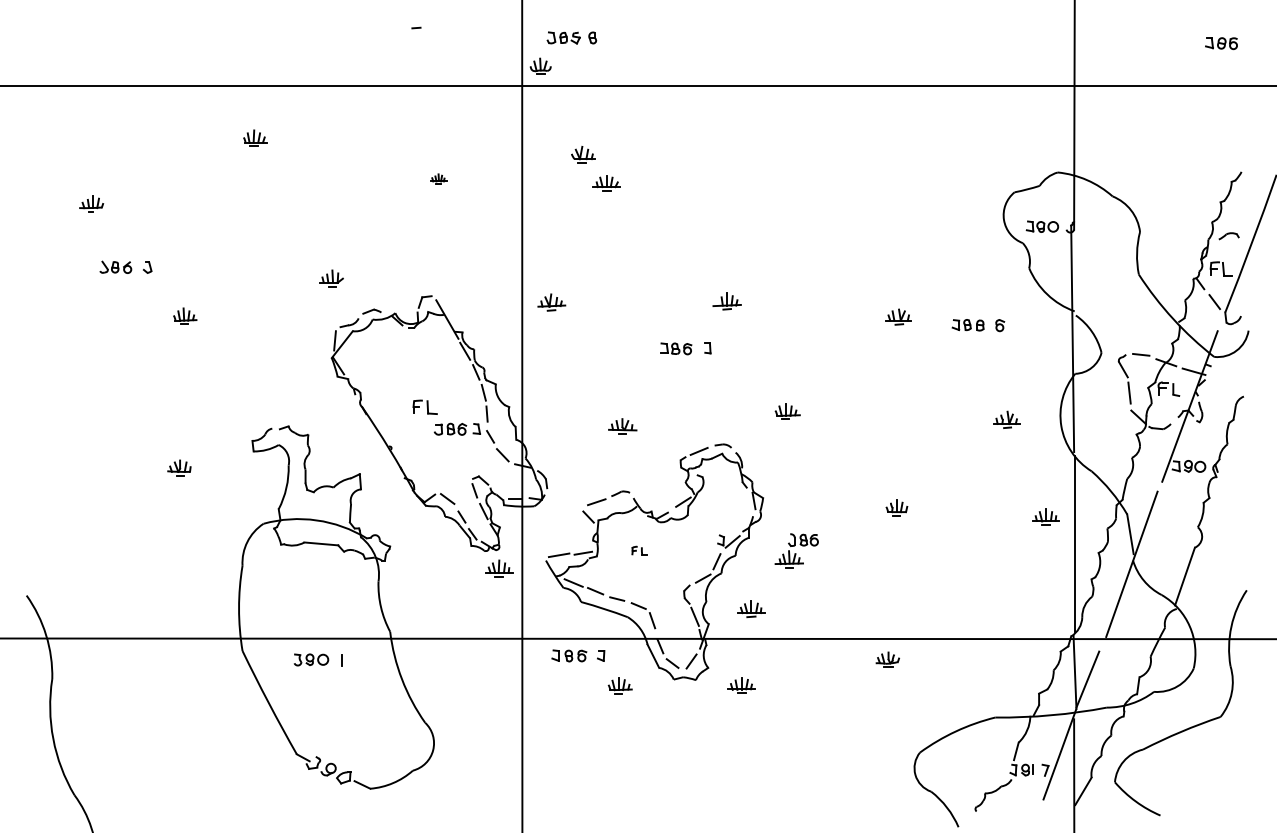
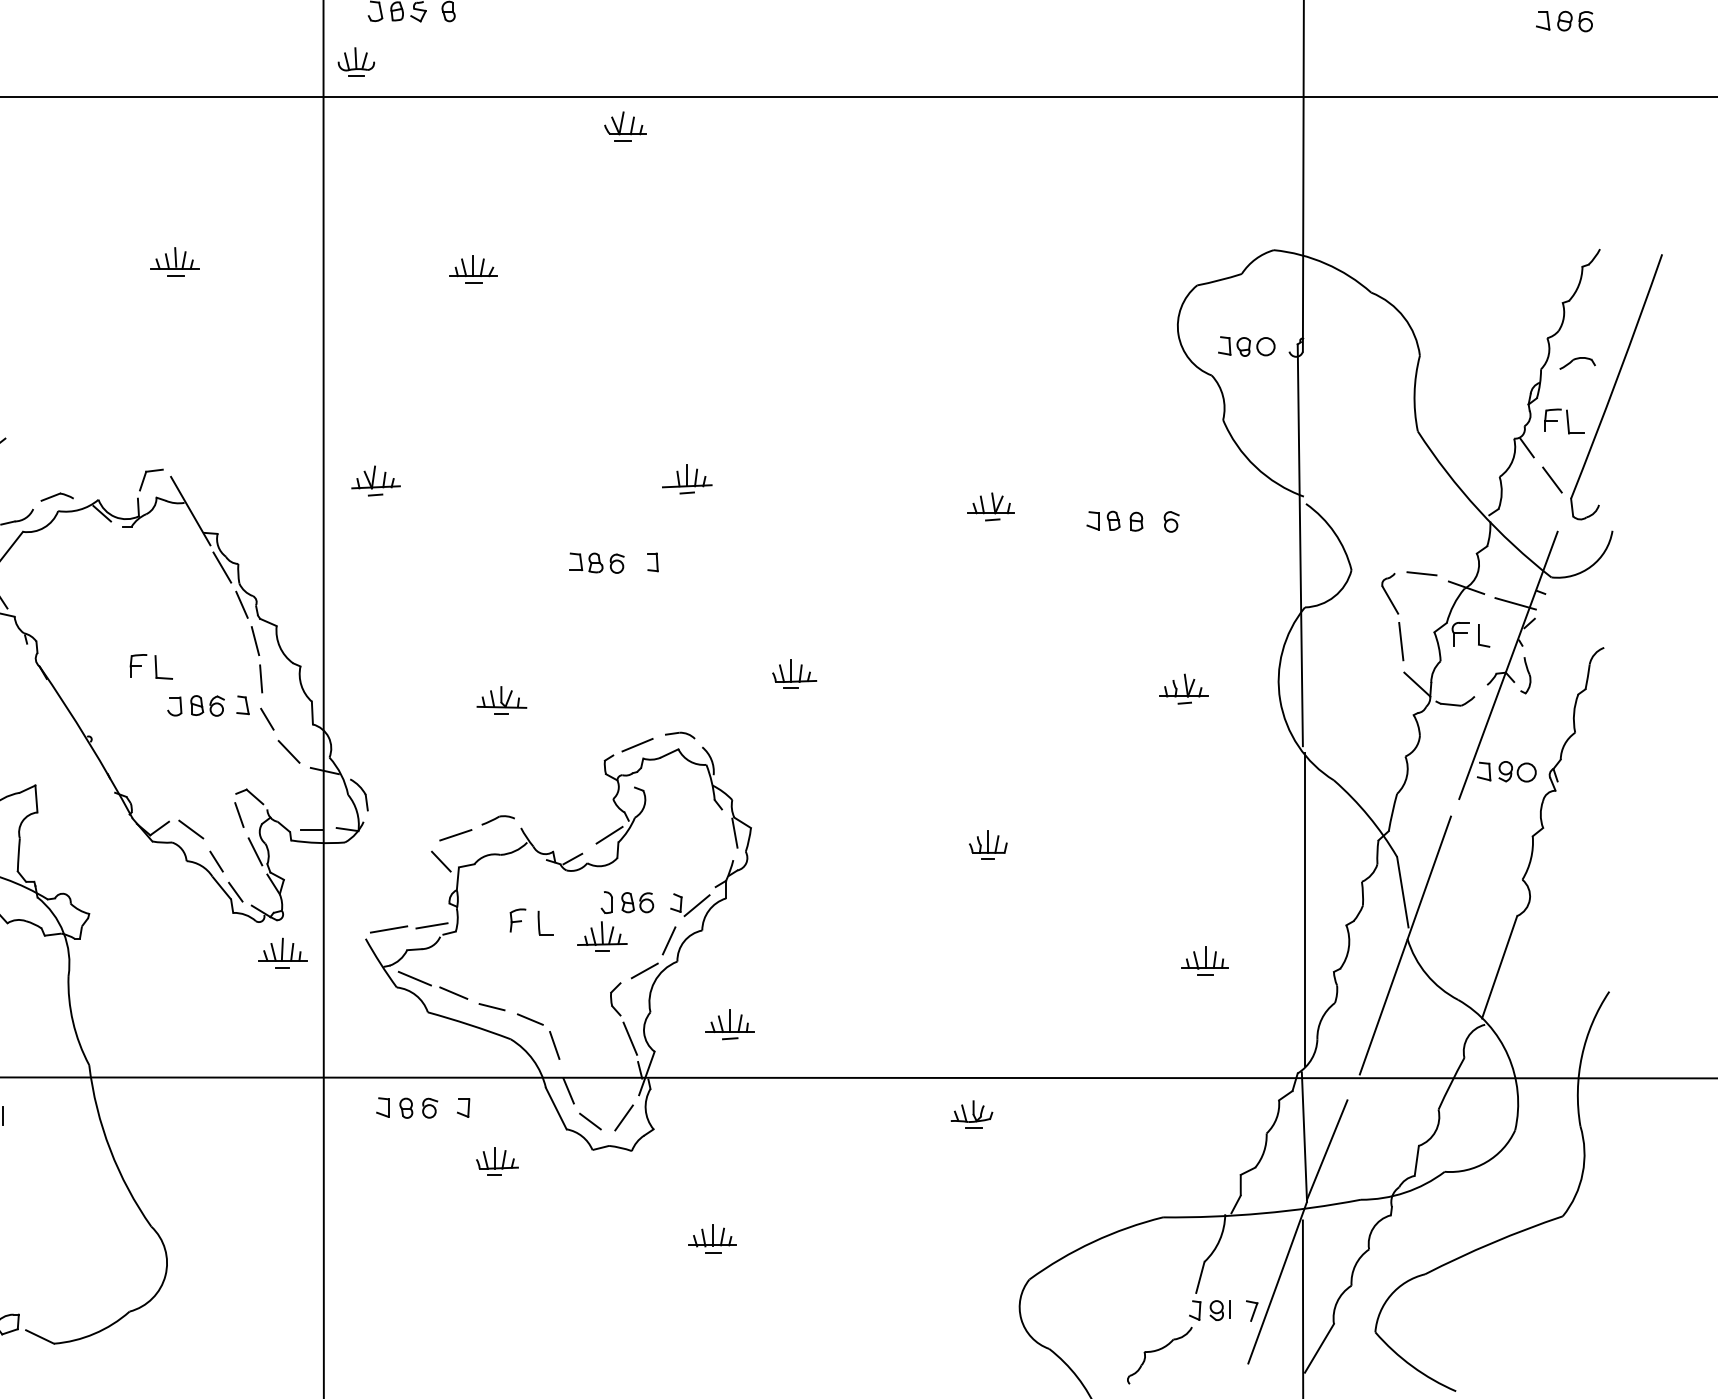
part: (583, 154) -> (625, 125), moved
part: (438, 178) -> (174, 260), size x1.67
part: (1045, 516) -> (1204, 959), moved
part: (639, 550) -> (531, 920), size x1.67
part: (796, 550) -> (615, 920), moved
part: (741, 685) -> (712, 1238), moved

